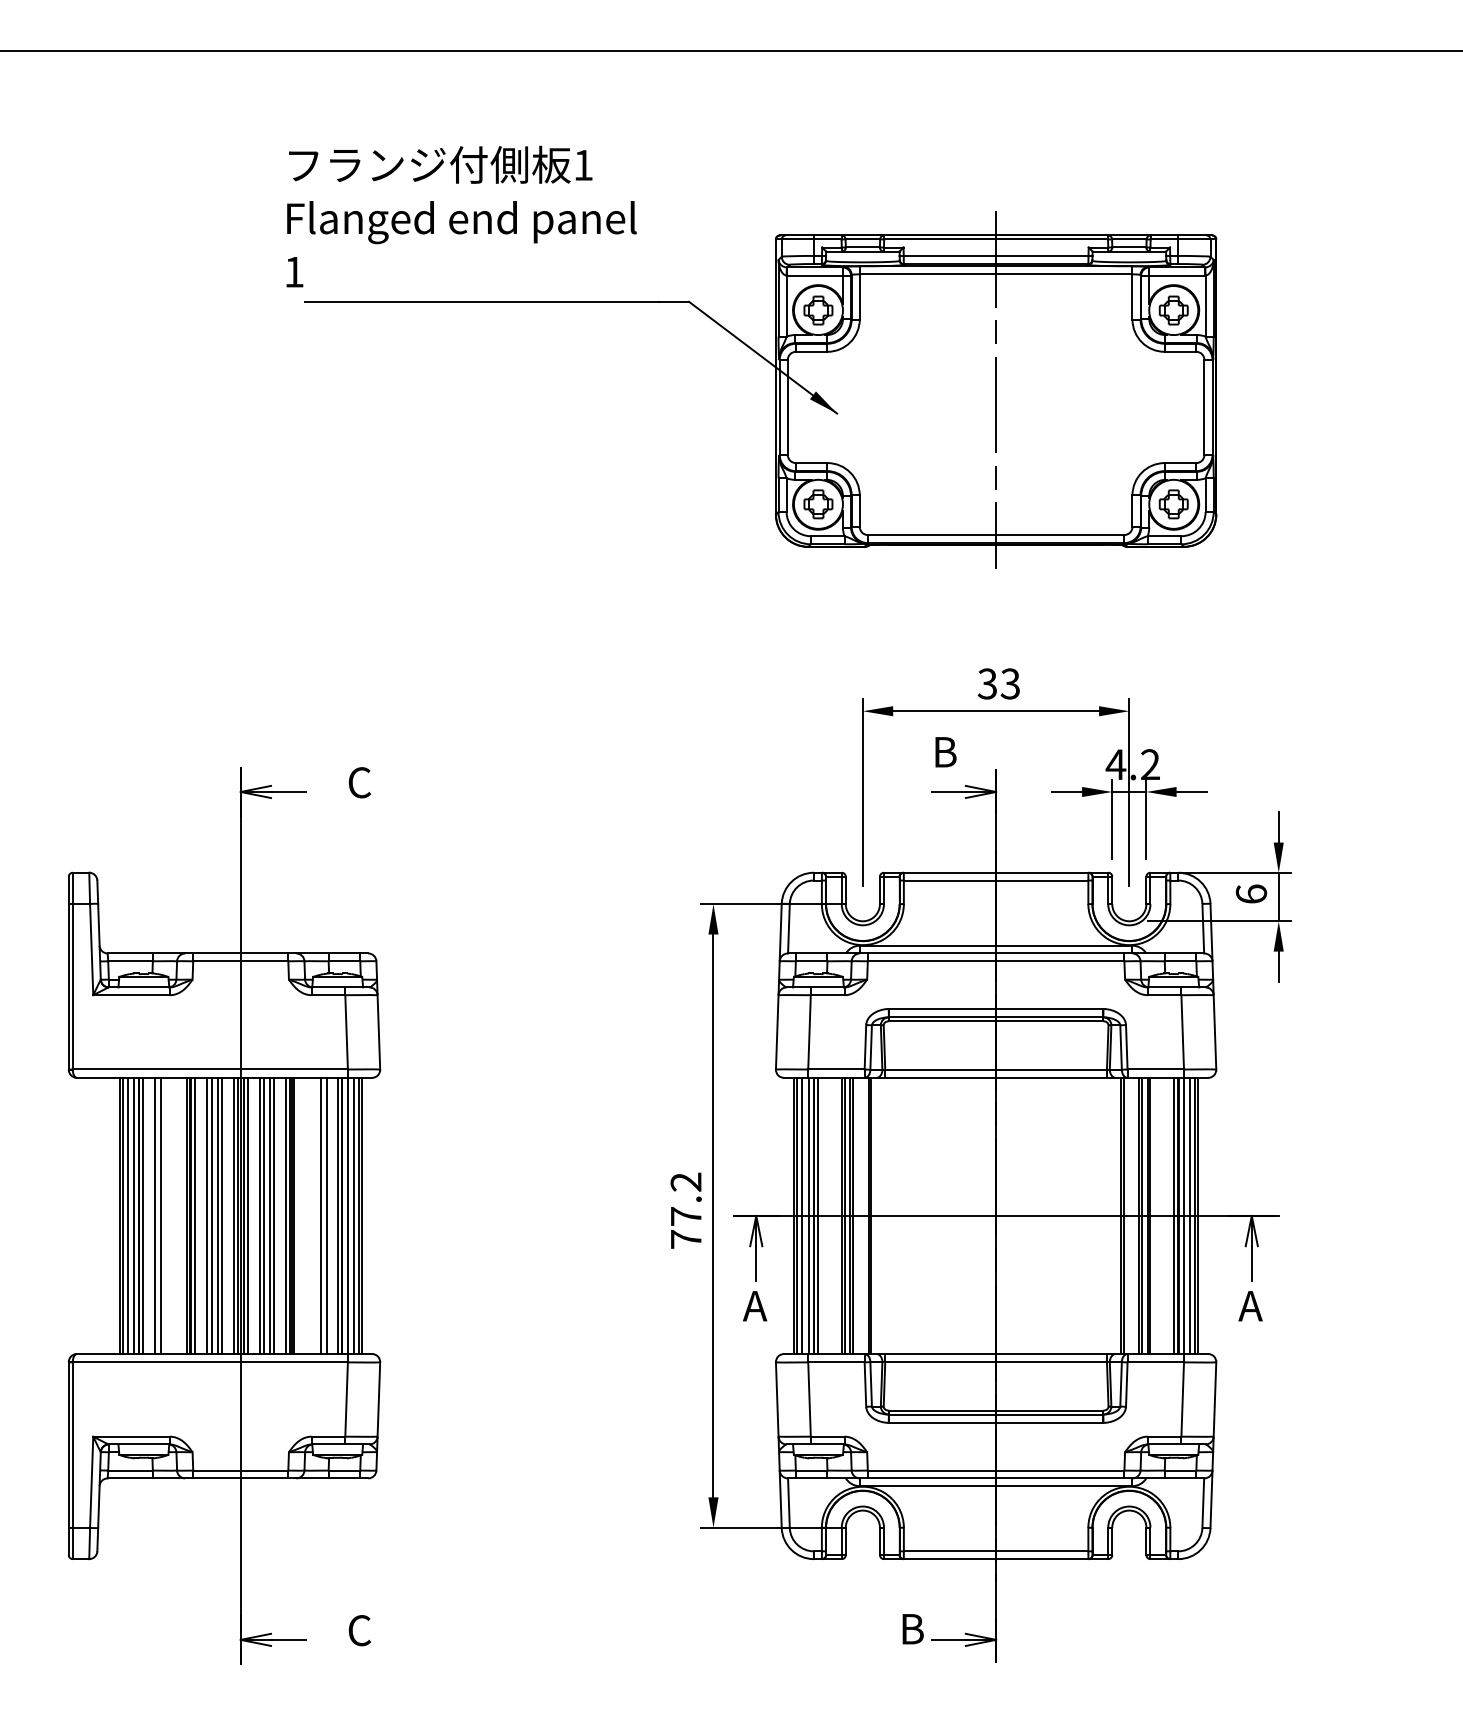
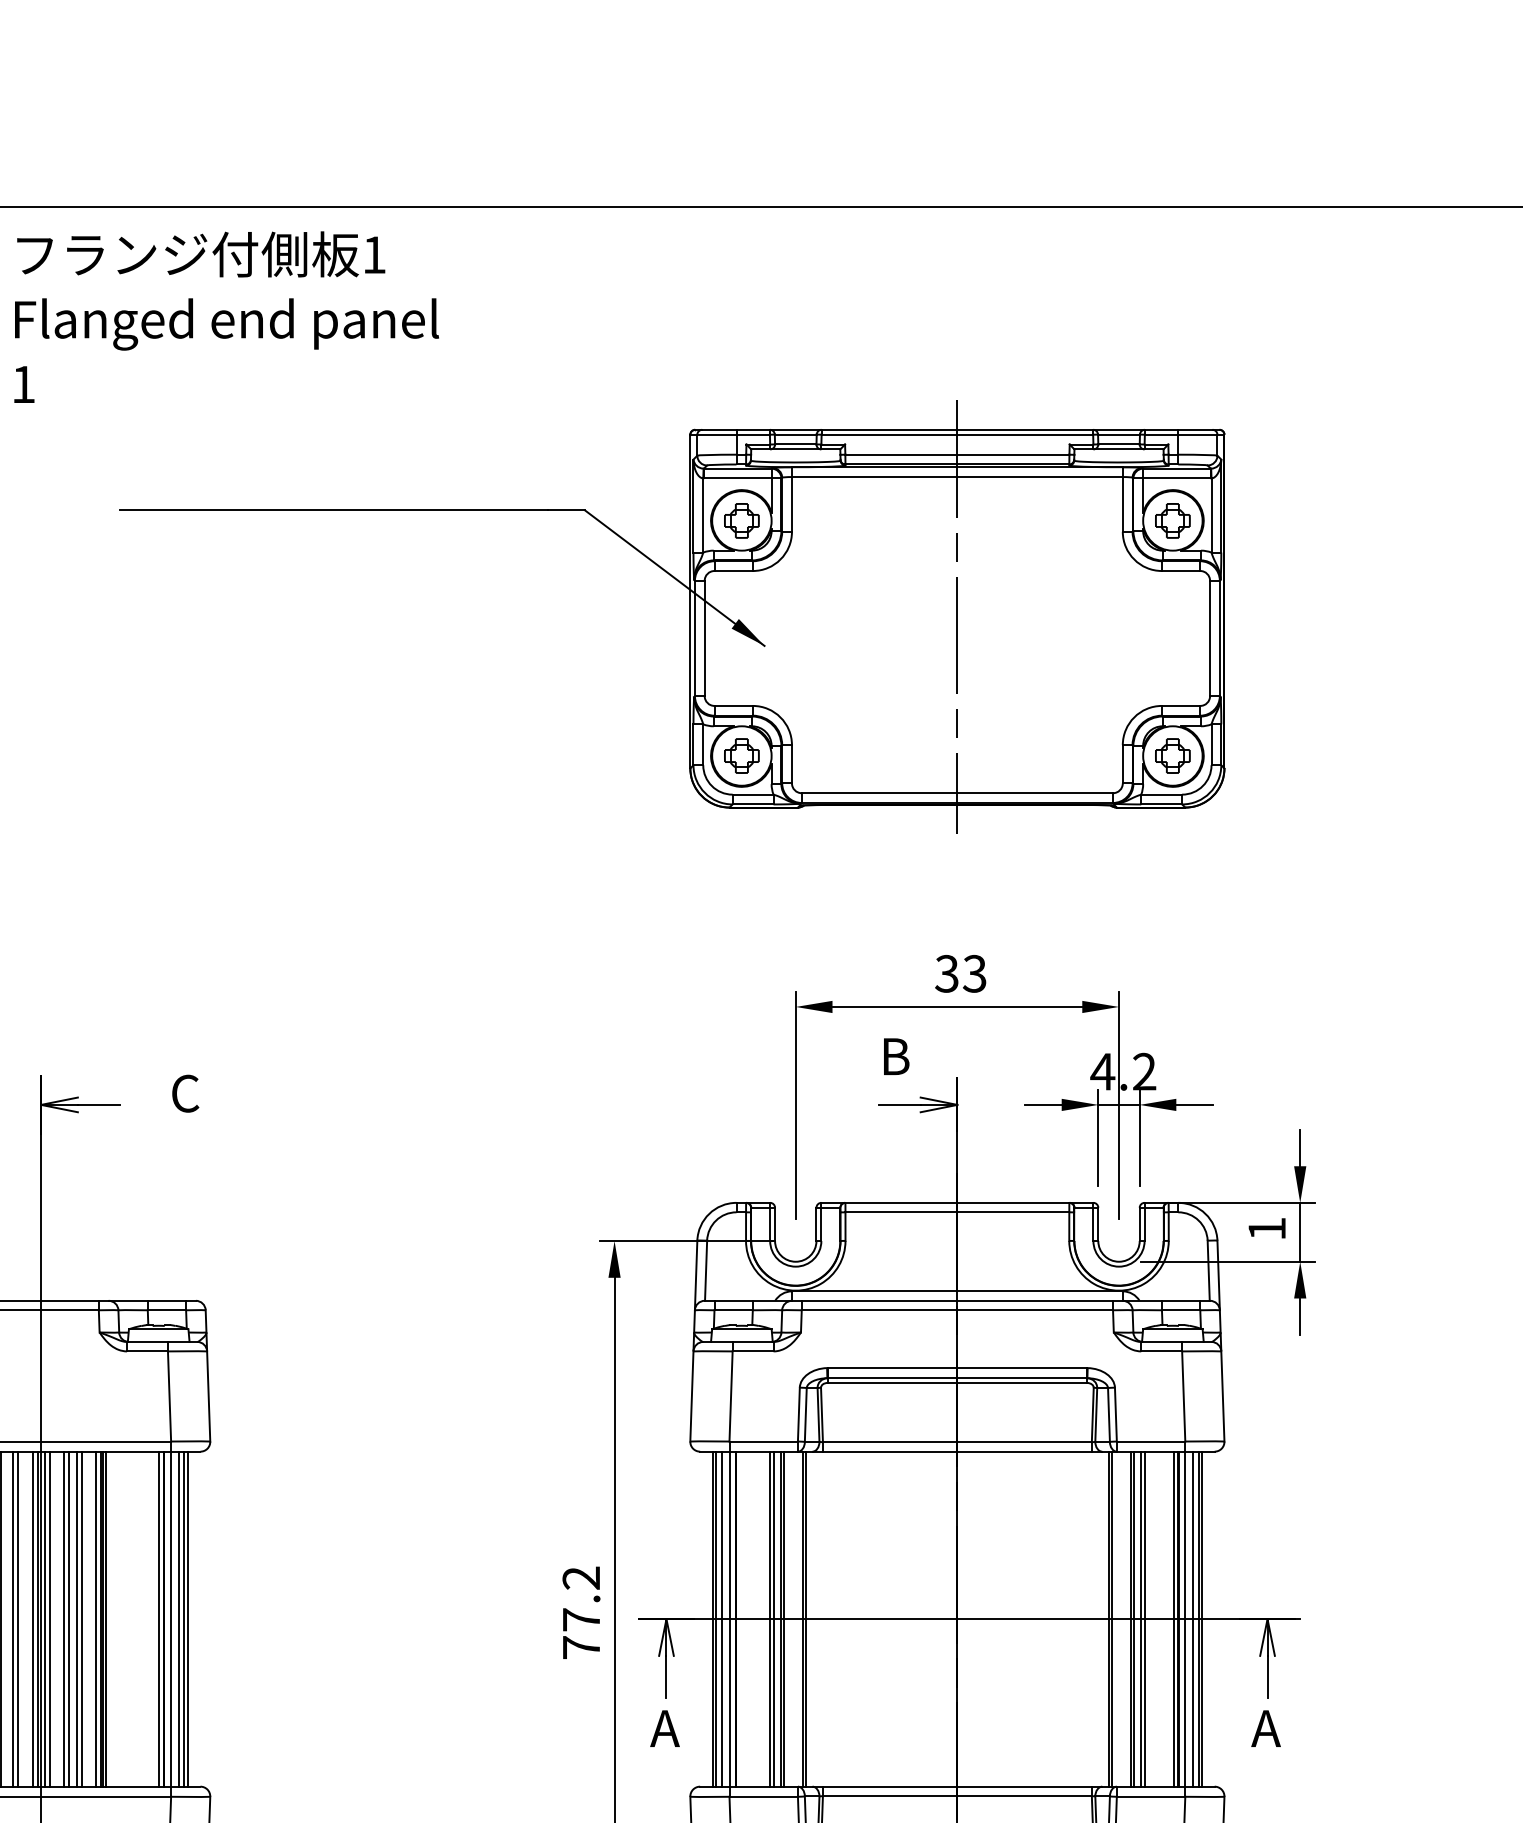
text: (461, 216) -> (226, 317), moved
text: (1251, 893) -> (1267, 1228), 6 -> 1
line: (211, 1215) -> (5, 1618), removed
line: (320, 1215) -> (137, 1618), removed
line: (326, 1215) -> (145, 1618), removed
line: (817, 1215) -> (740, 1618), removed

